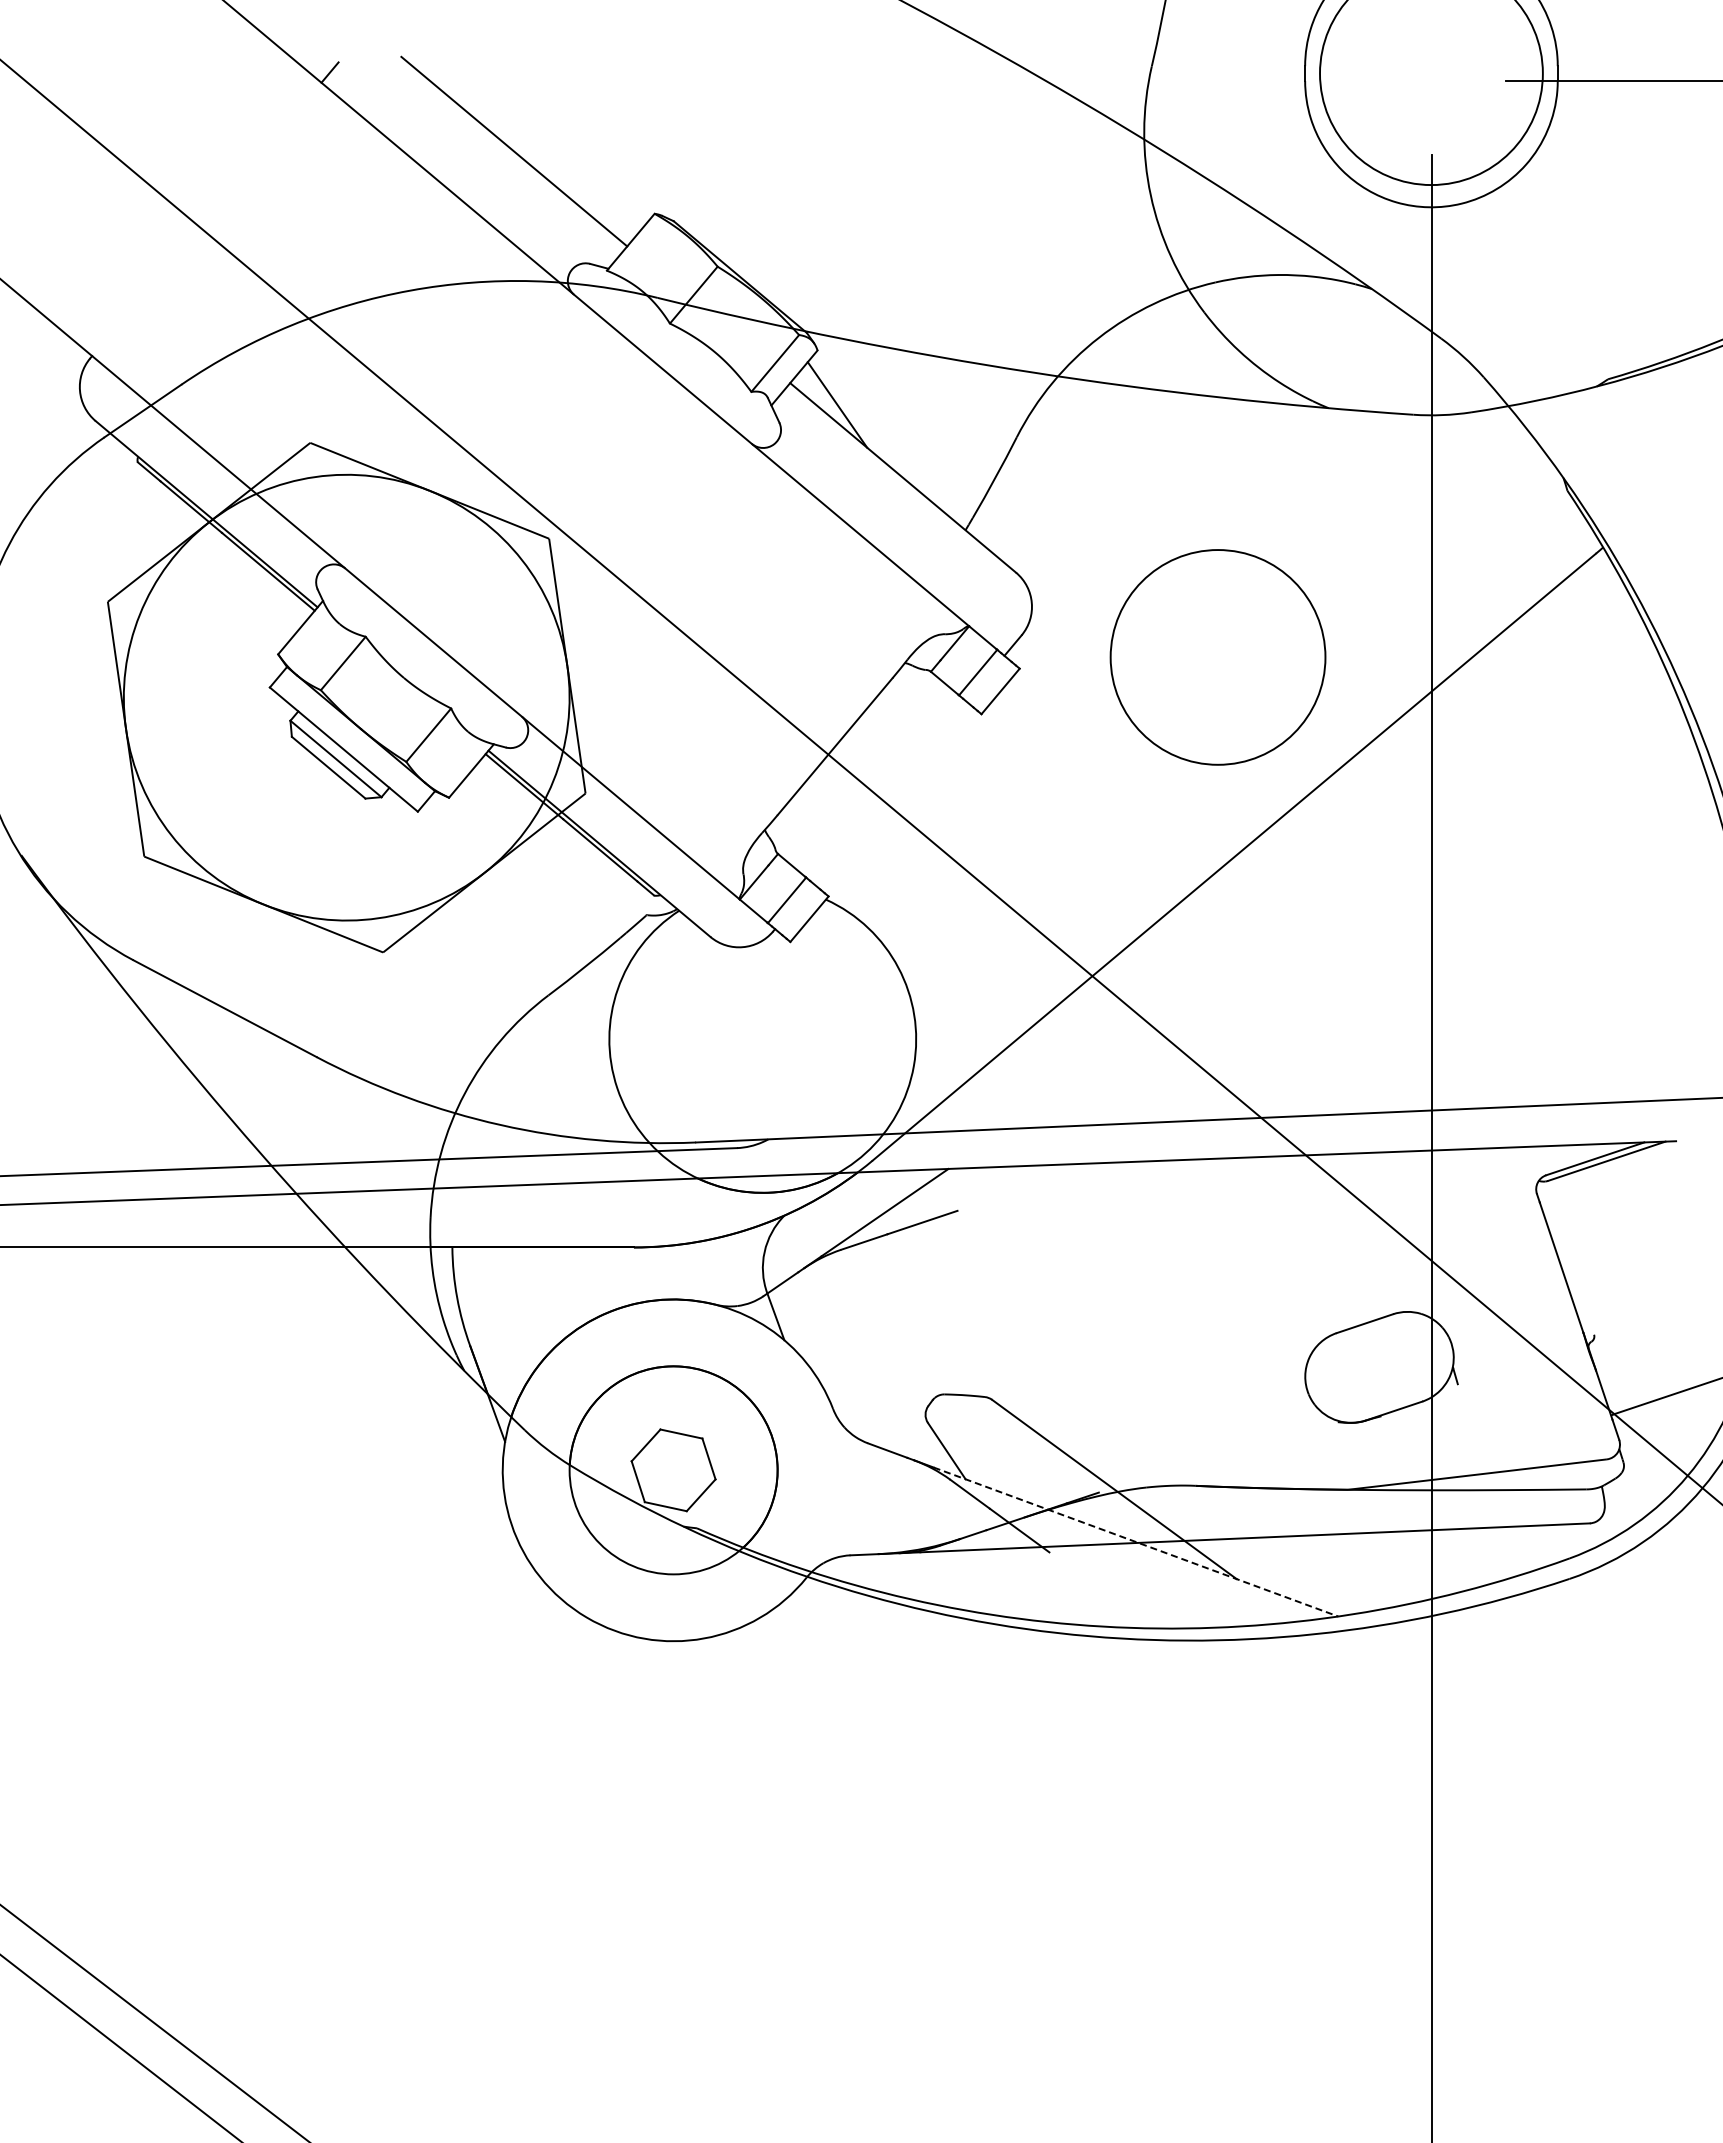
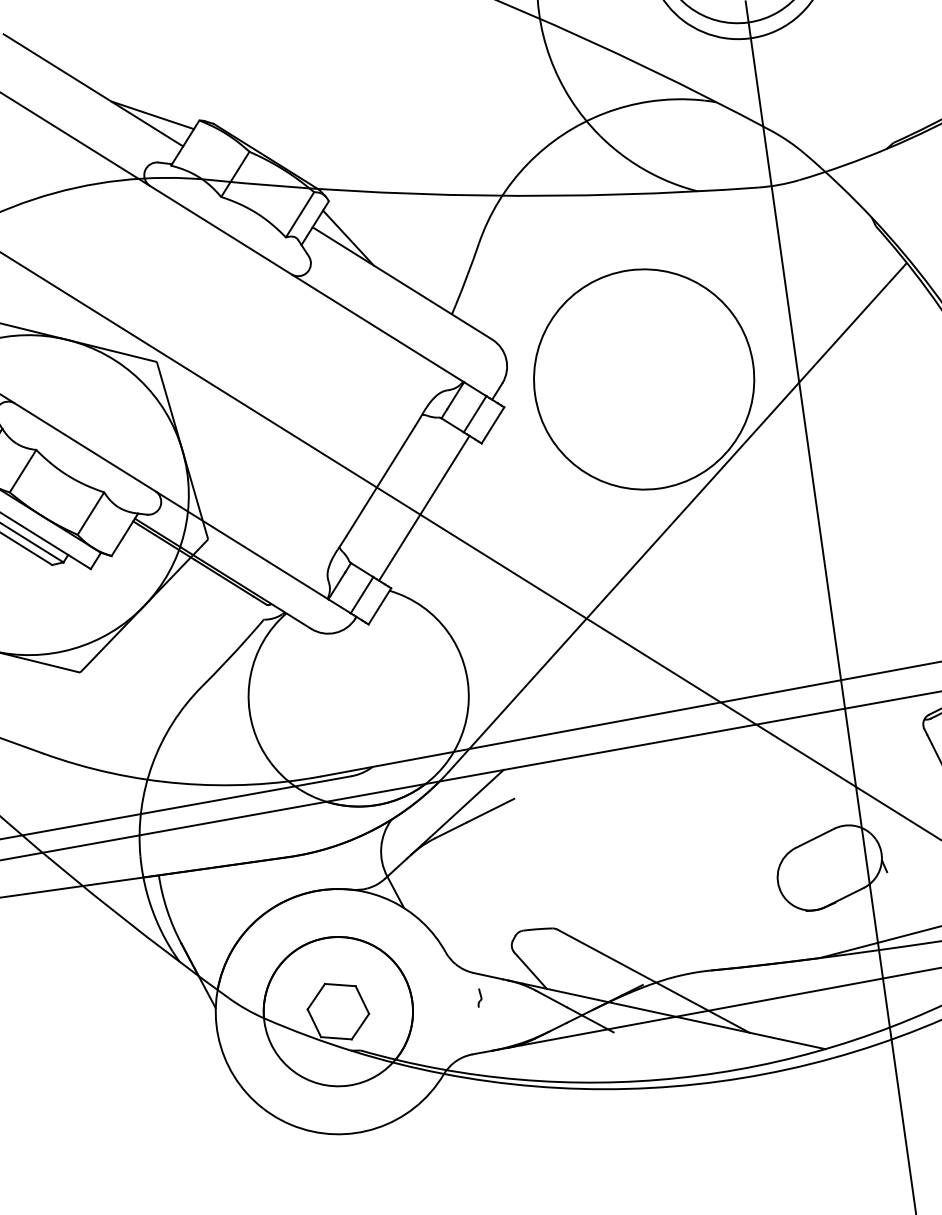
line: (590, 197) -> (152, 115), added
circle: (1217, 657) -> (643, 379), size x1.43
line: (889, 792) -> (424, 508), added
part: (870, 1478) -> (479, 997), added
line: (1135, 1542) -> (673, 1016), dashed -> solid

